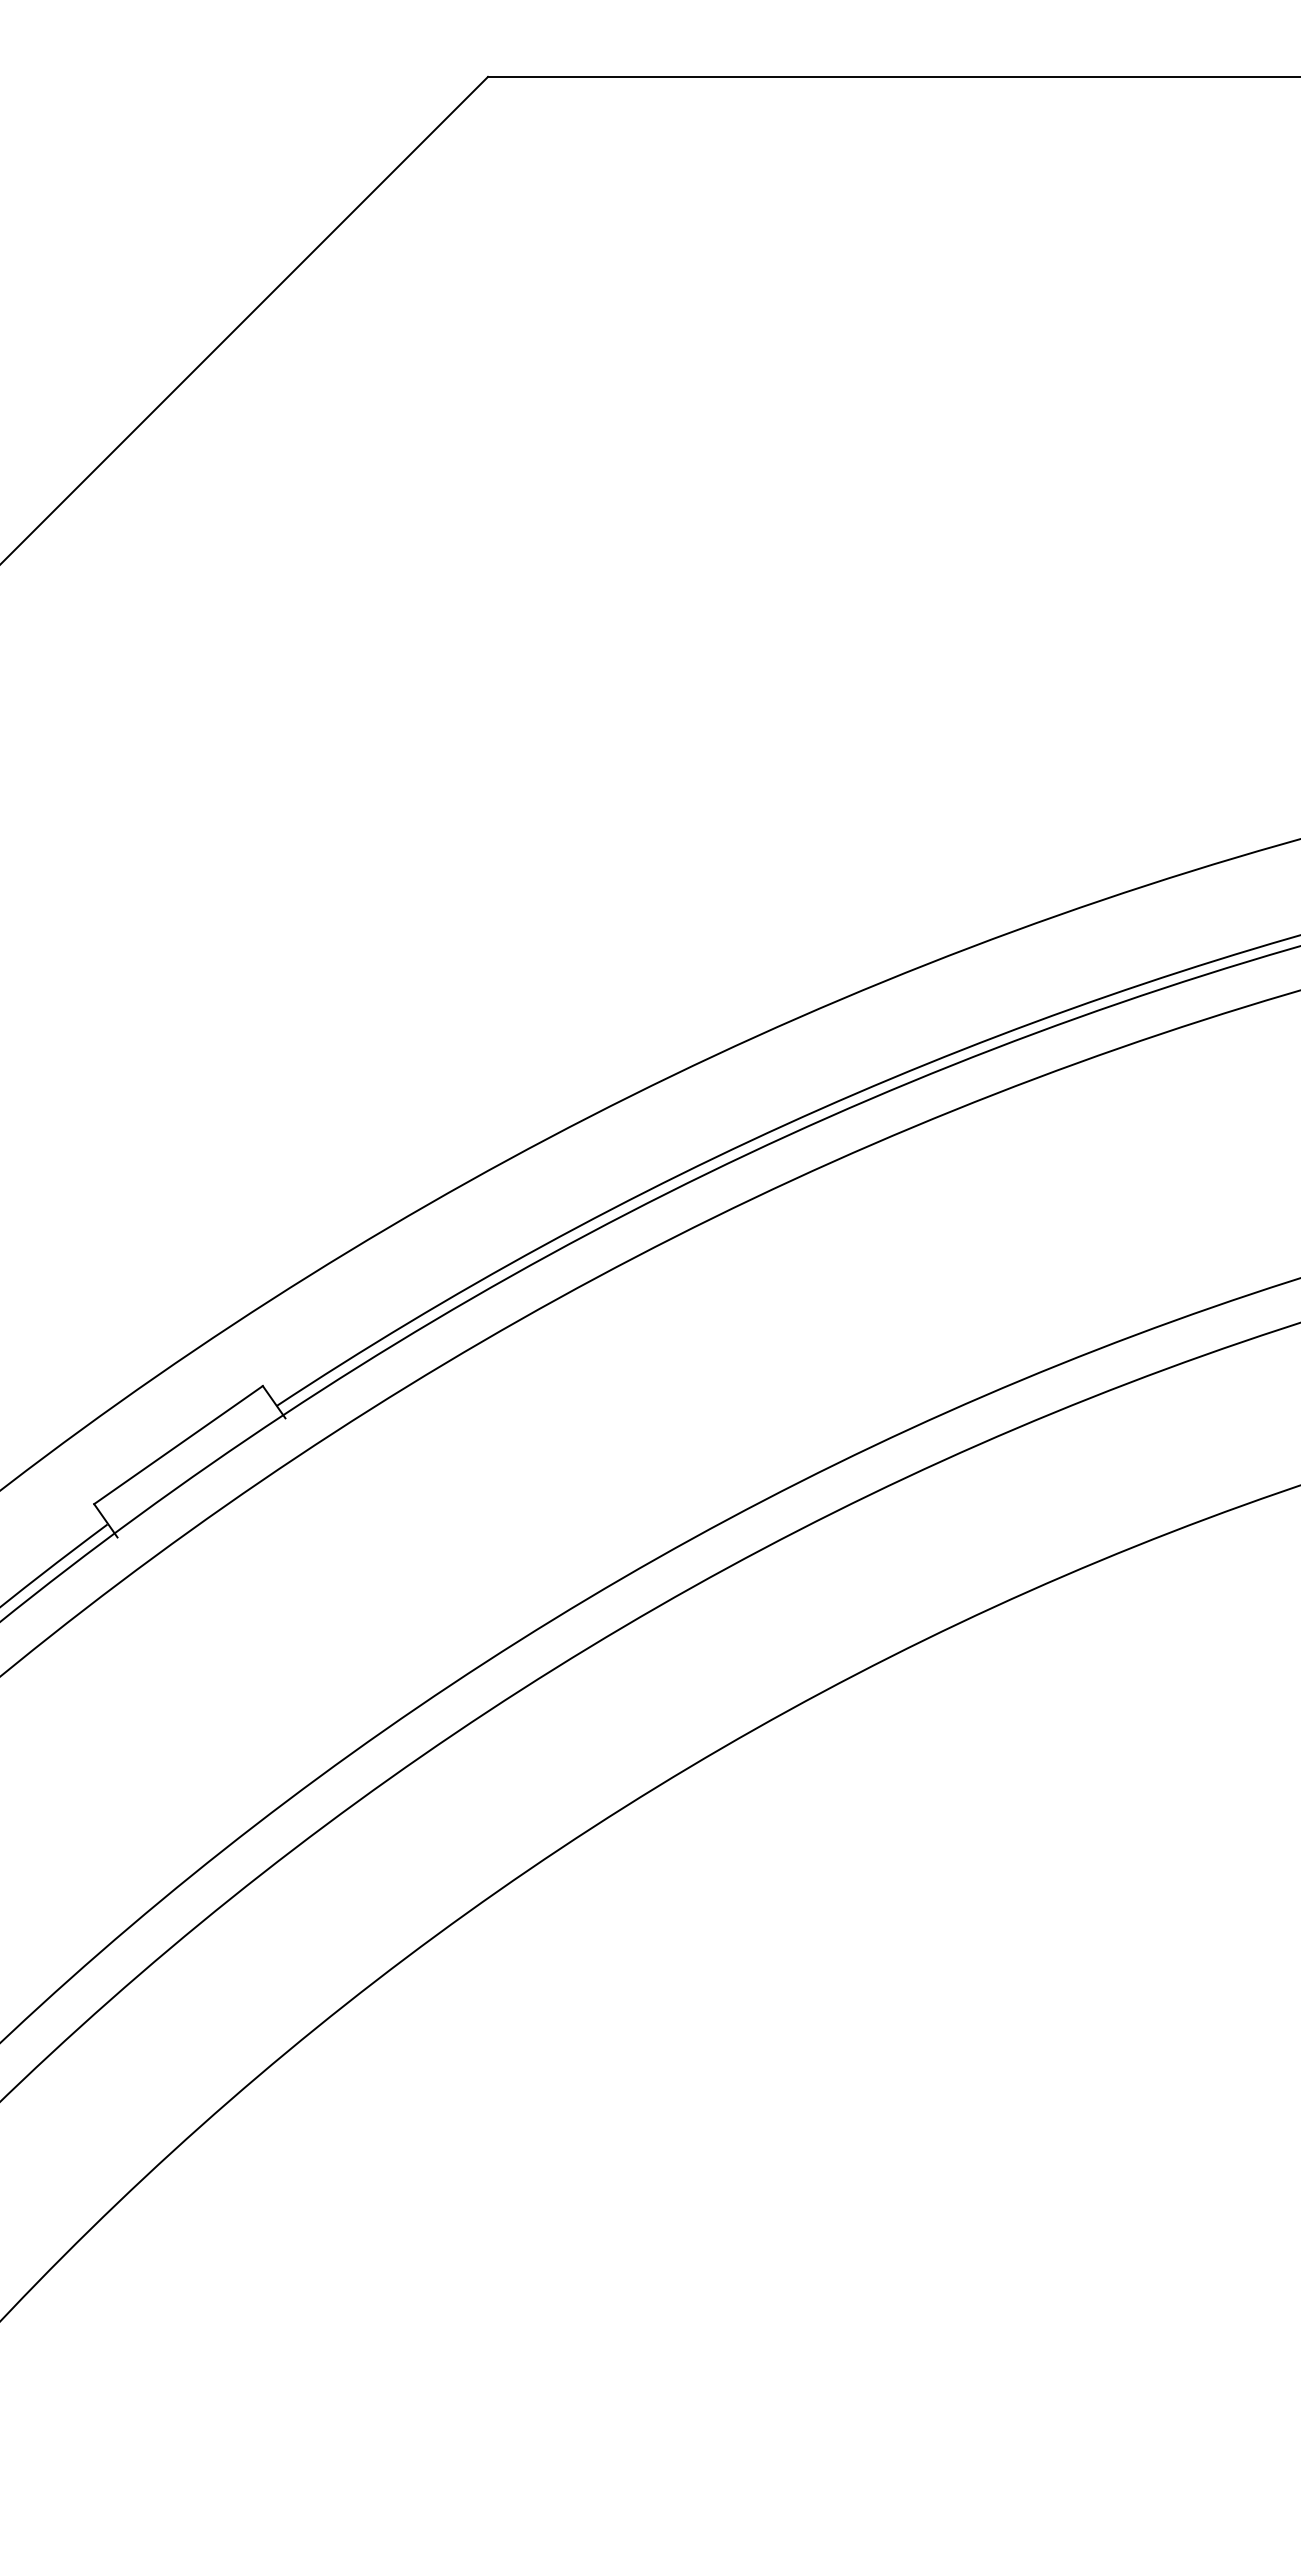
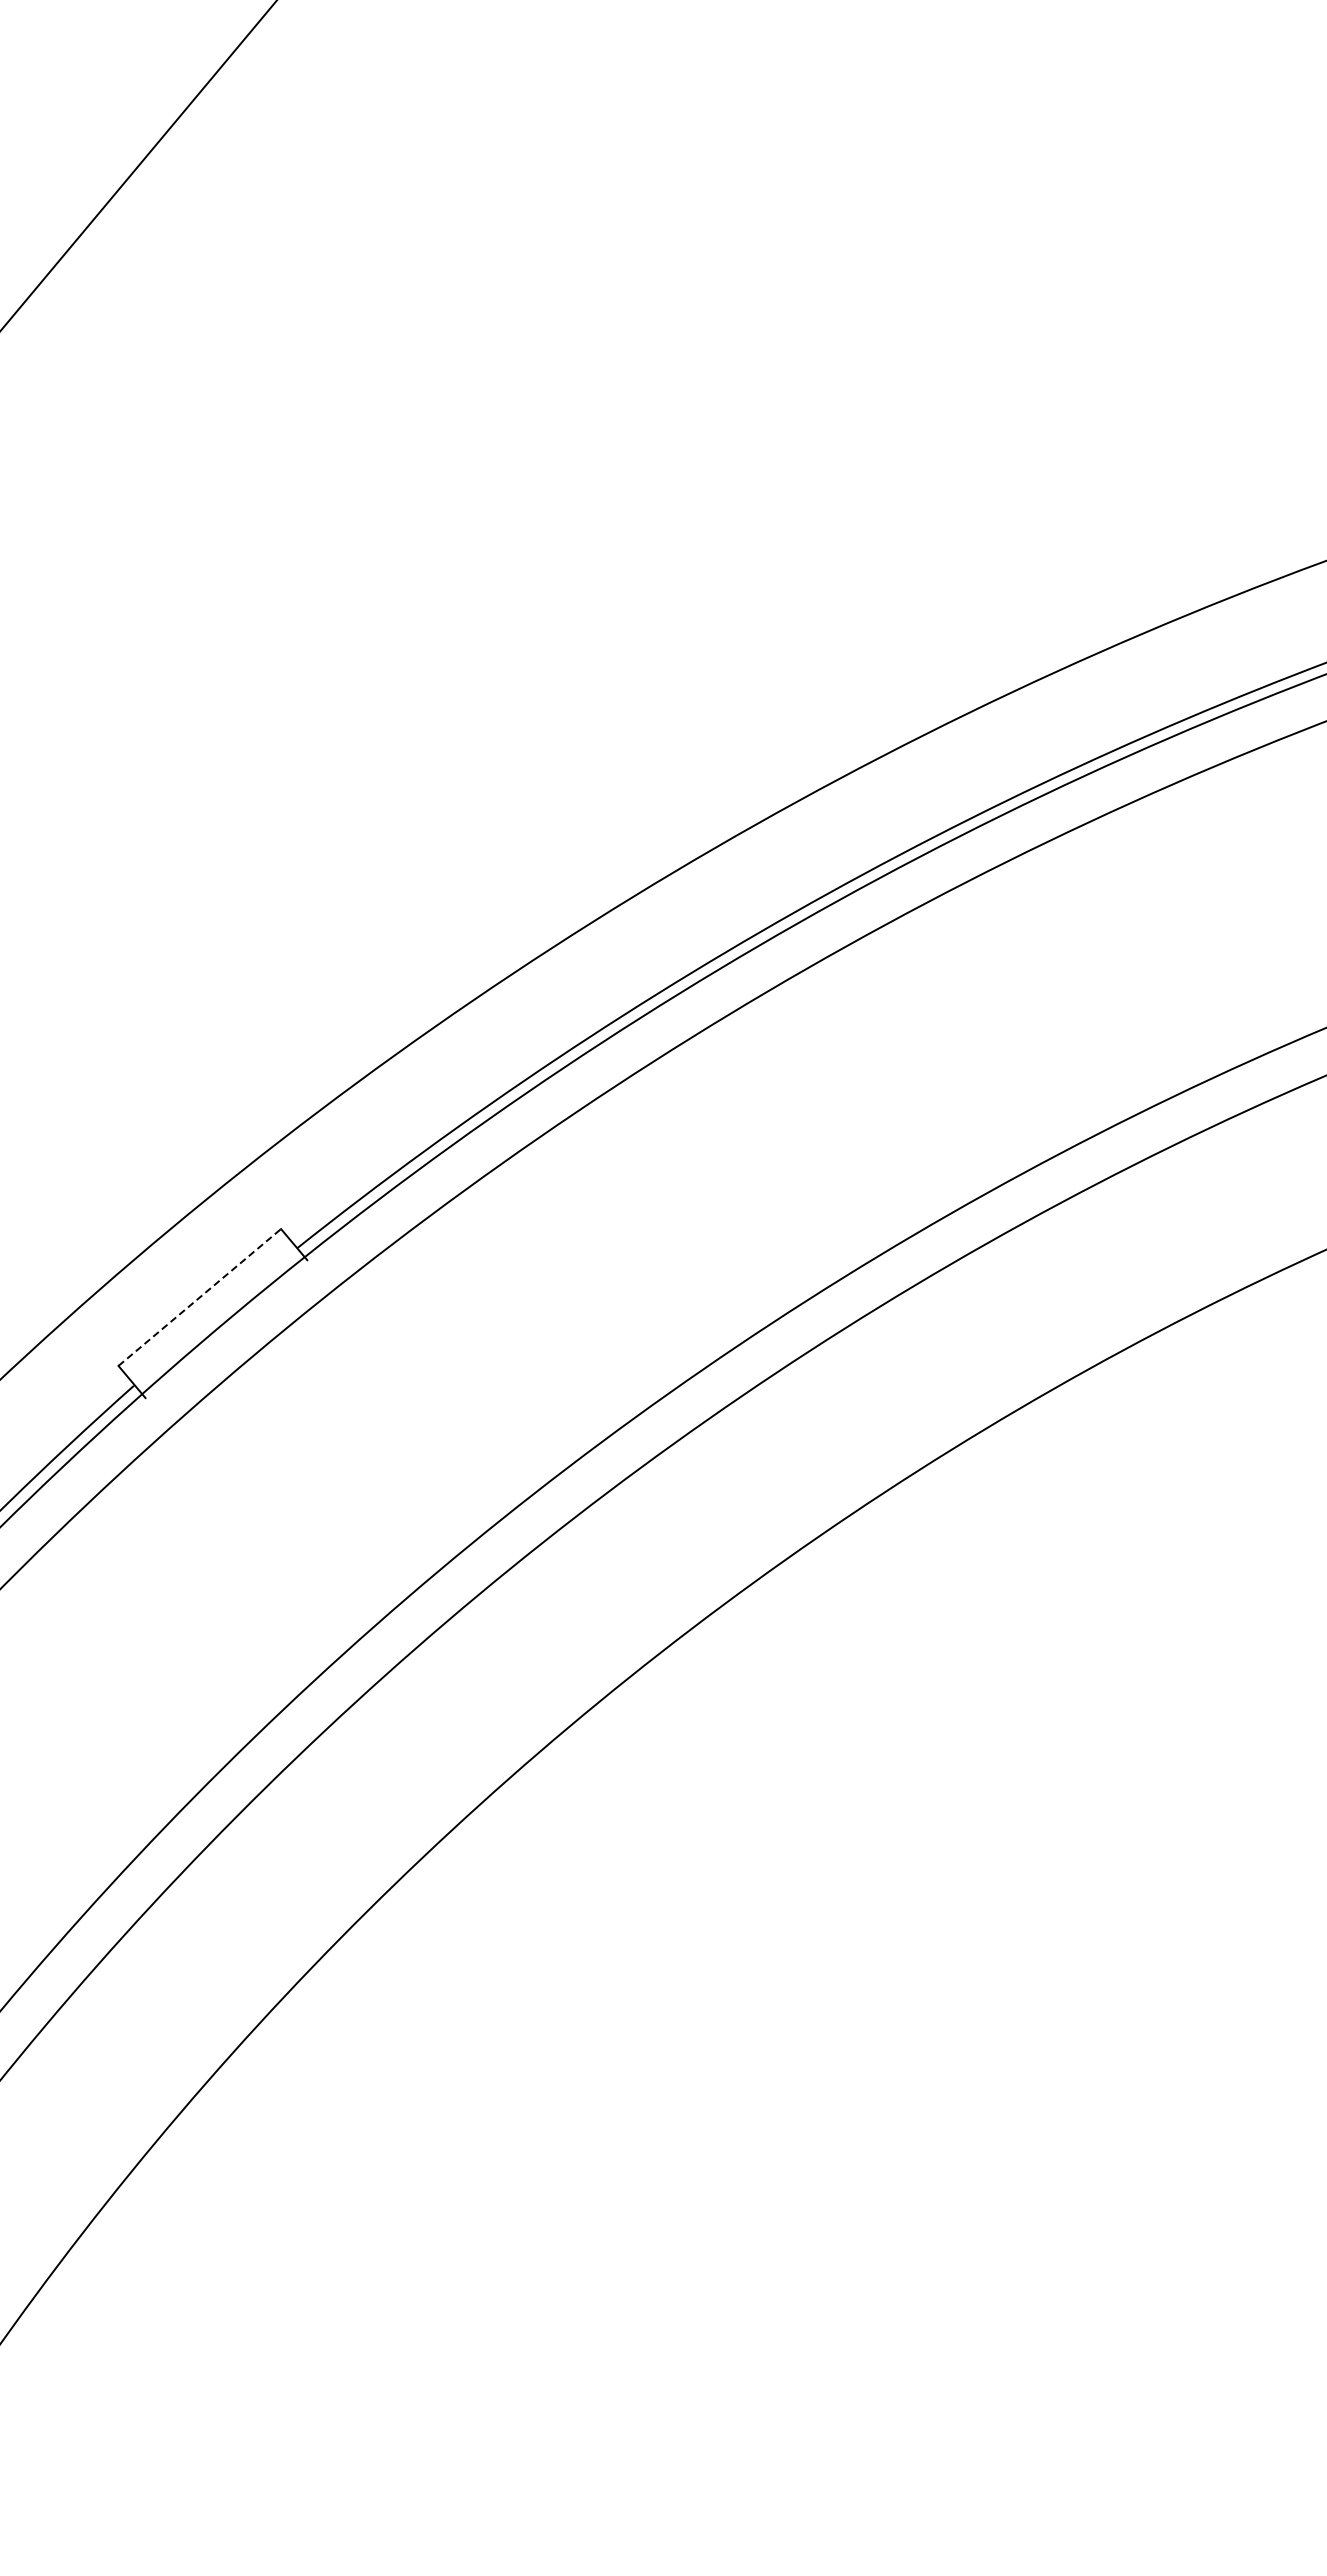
line: (178, 1445) -> (199, 1297), solid -> dashed

